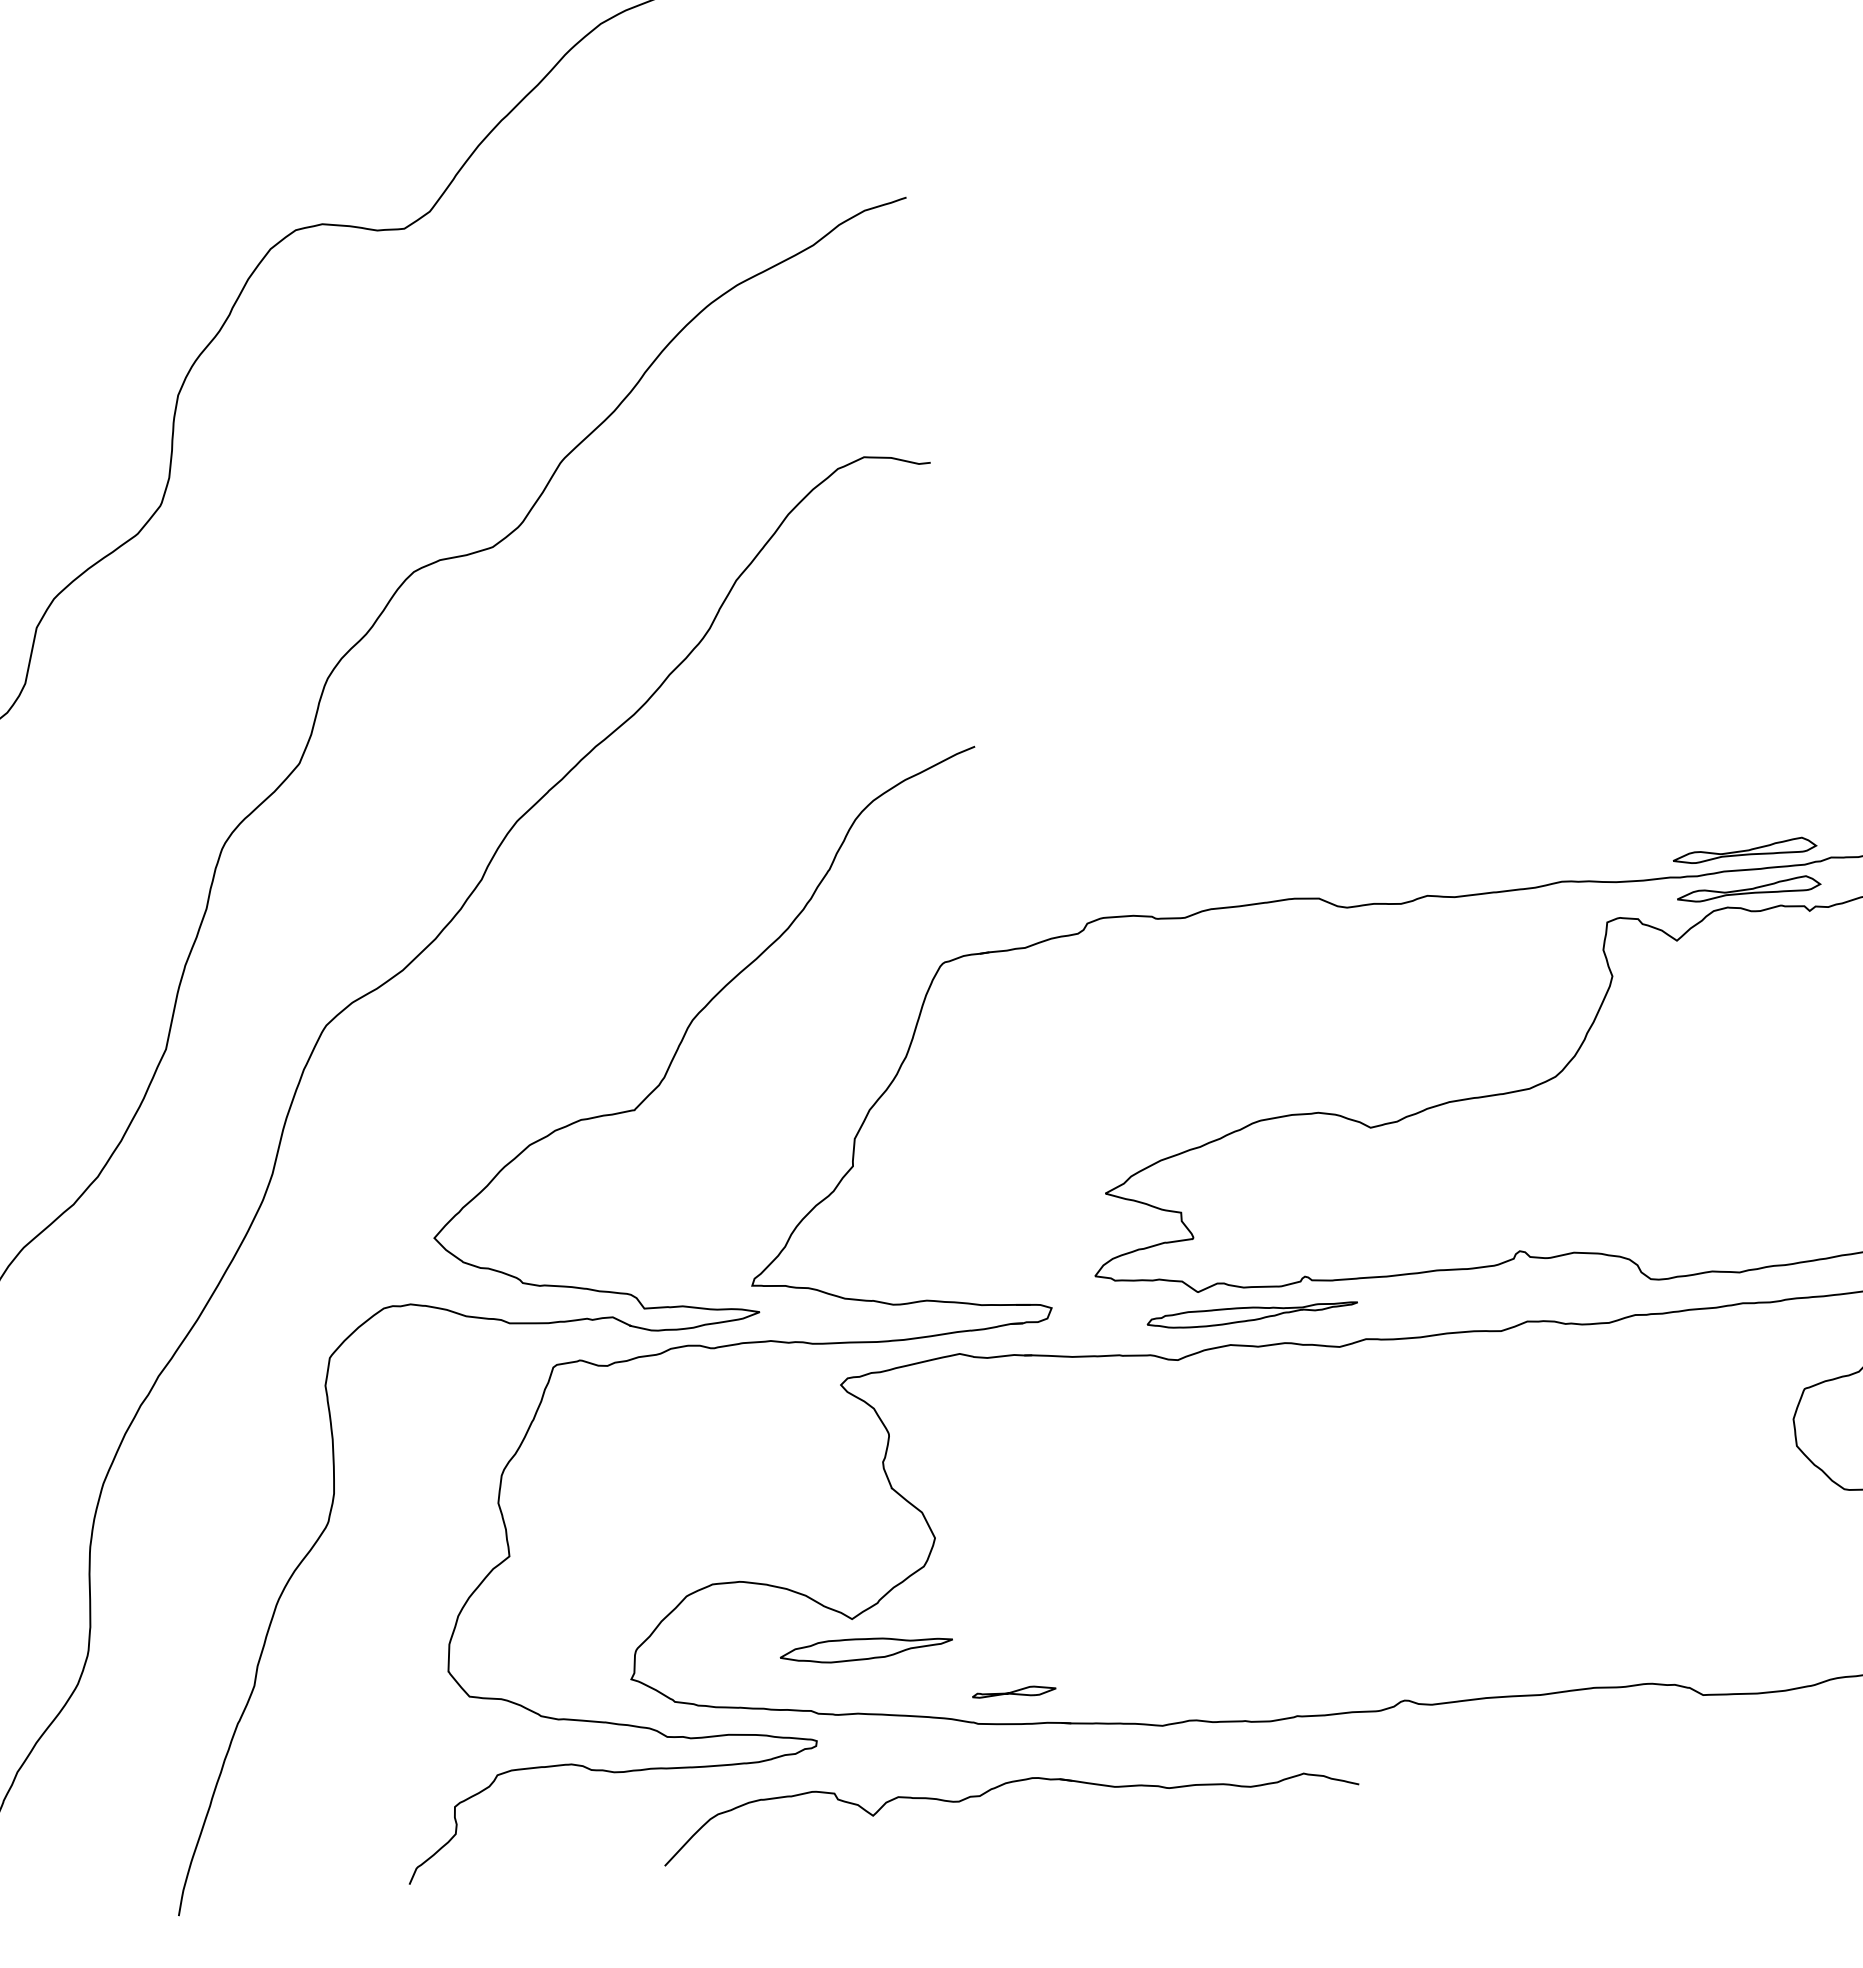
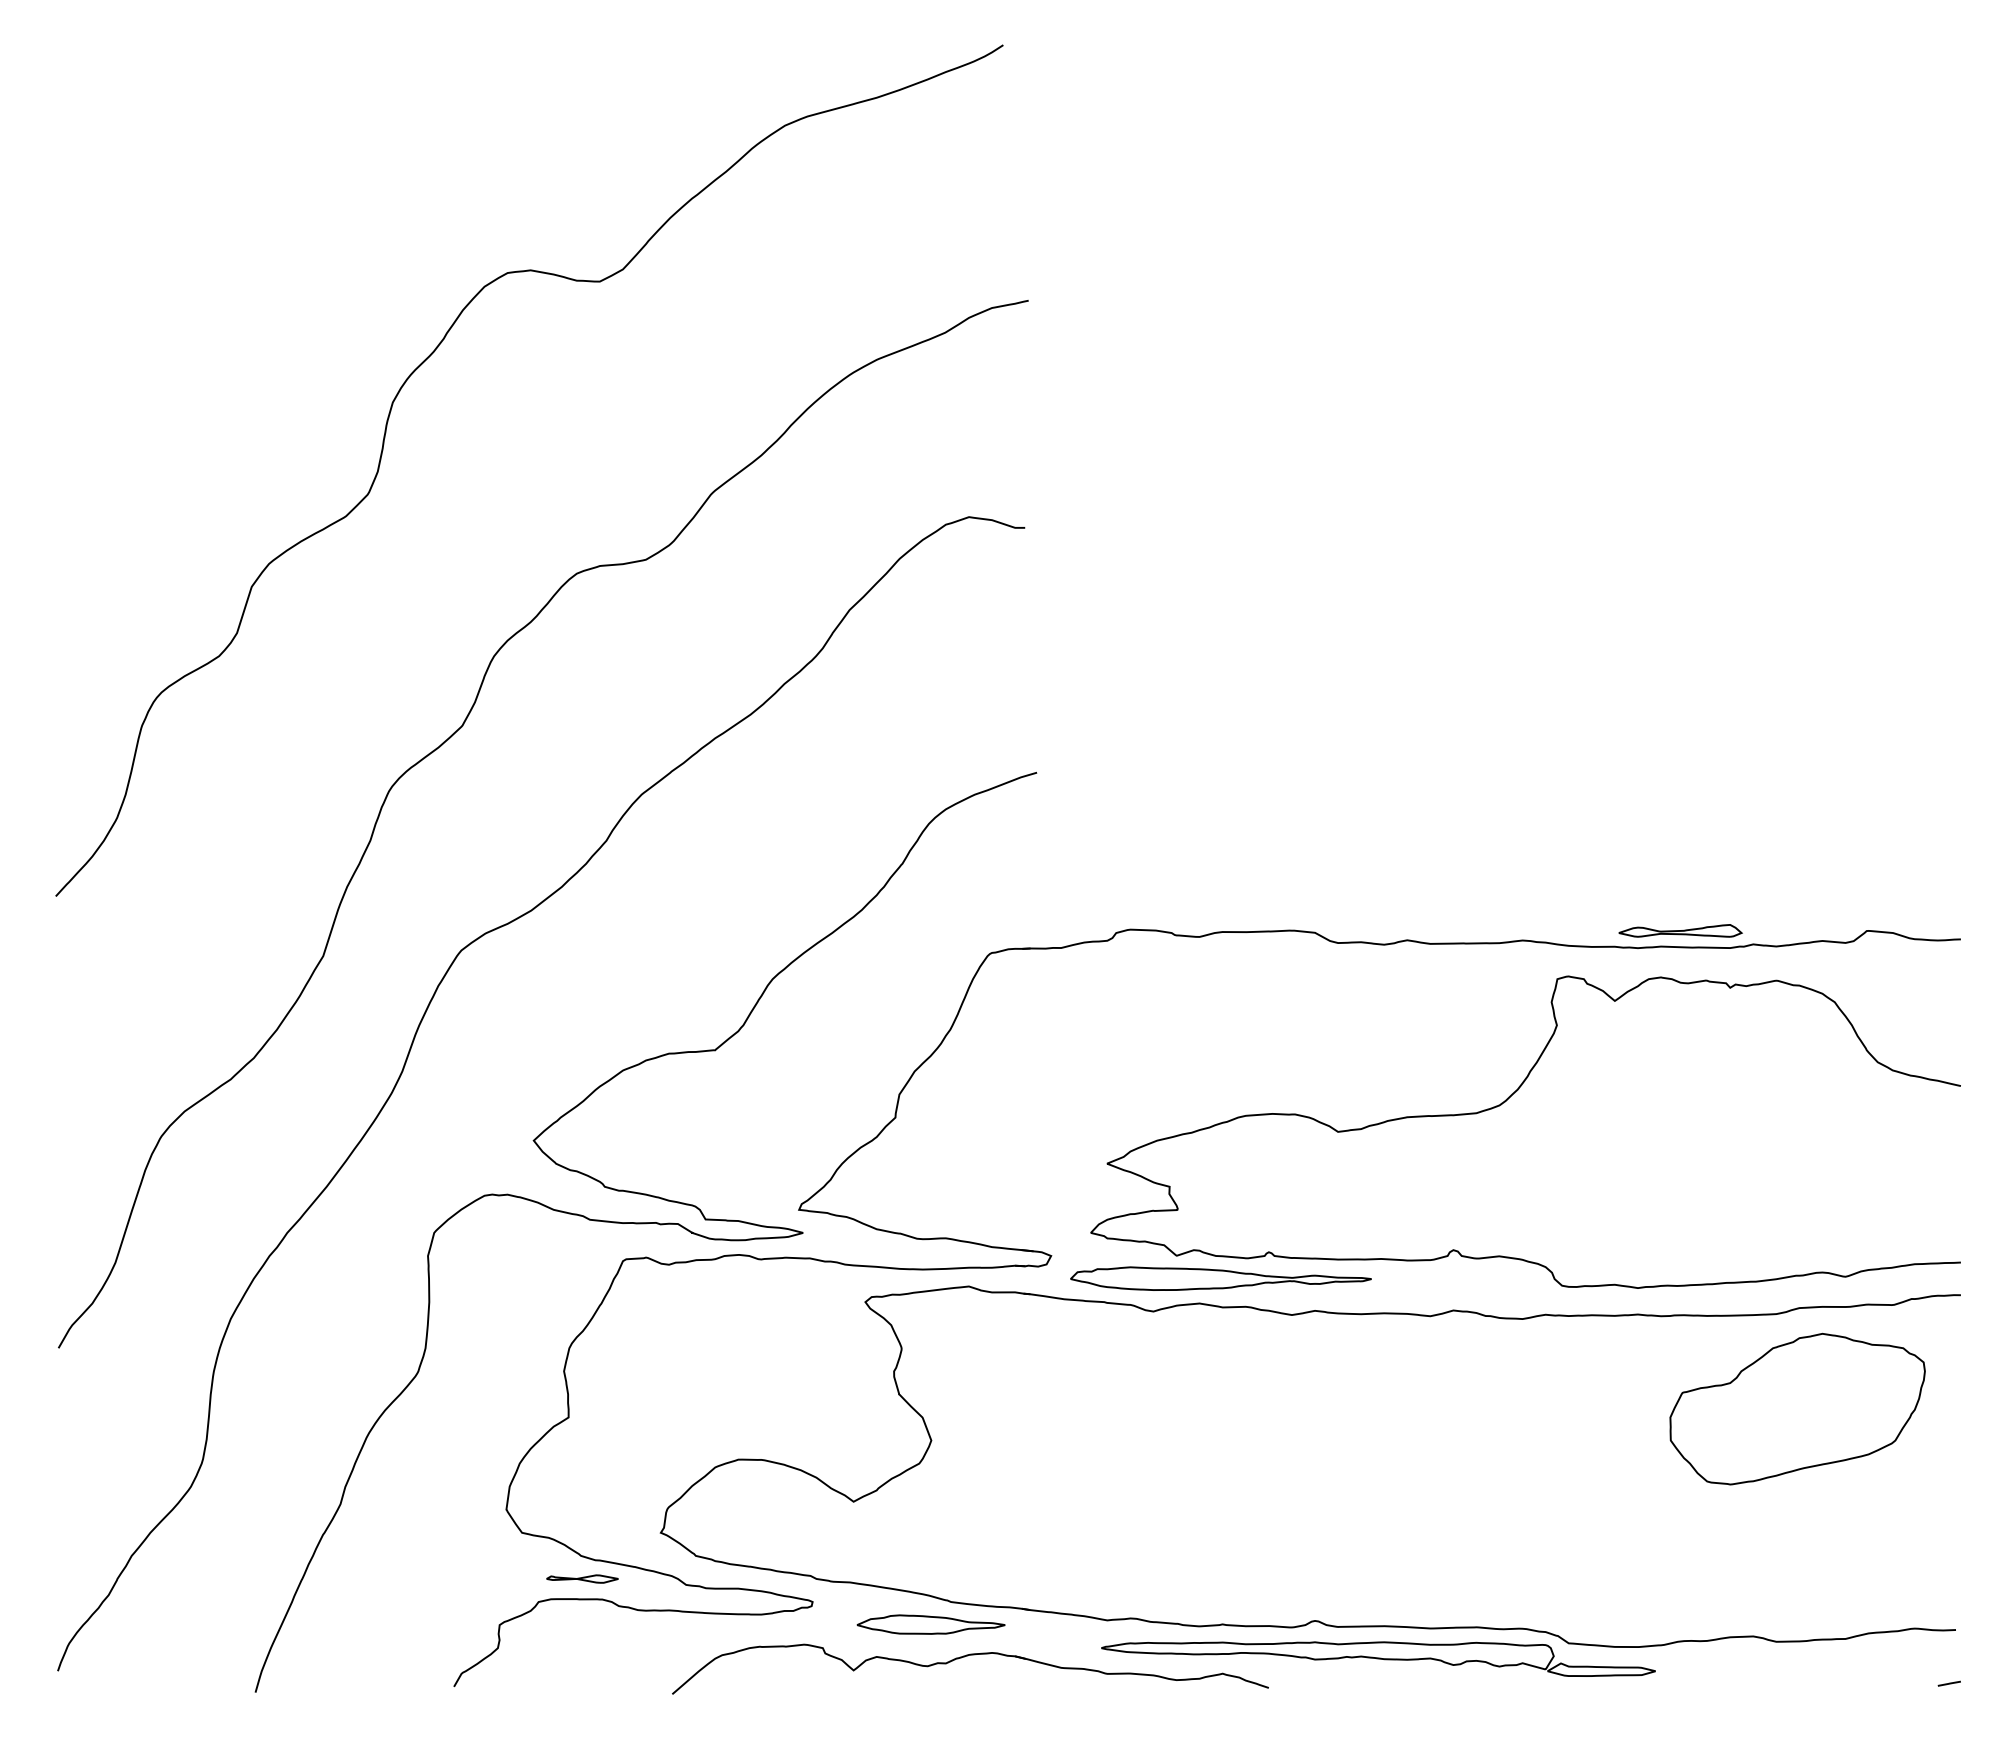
part: (1748, 888) -> (1680, 963), removed
part: (1251, 1313) -> (1220, 1278), size x1.67
part: (865, 1648) -> (930, 1624), moved
part: (1014, 1692) -> (582, 1578), moved
part: (1483, 1736) -> (1378, 1658), added

